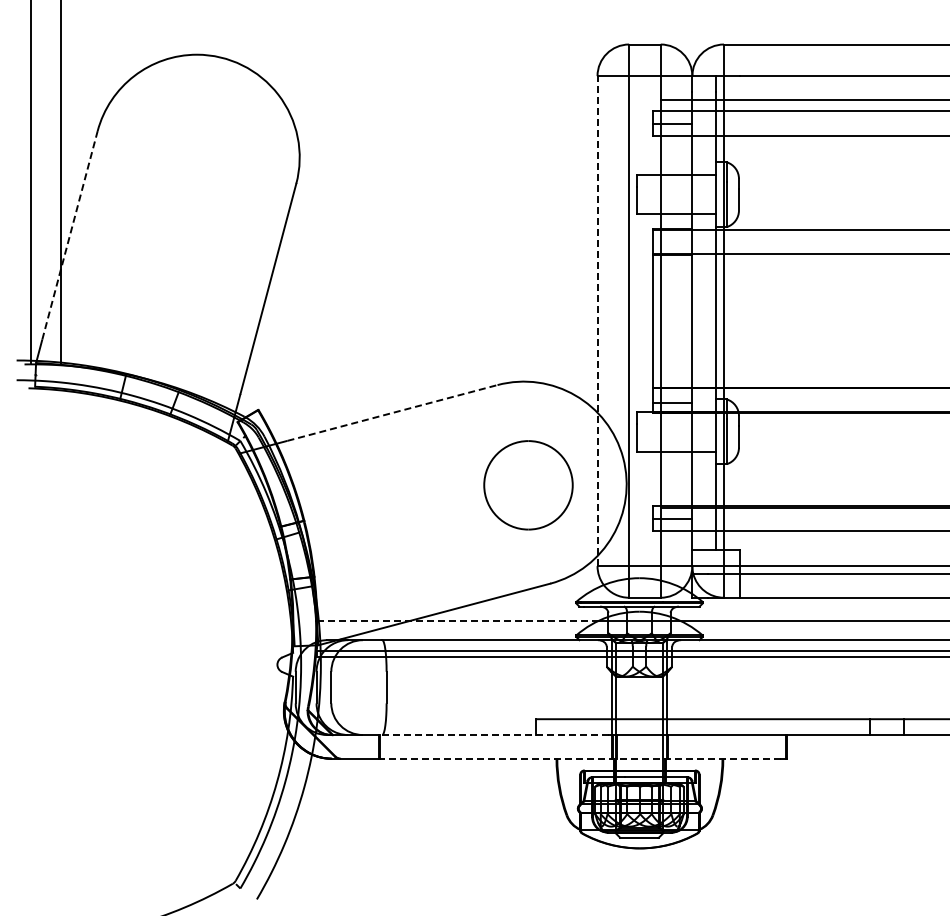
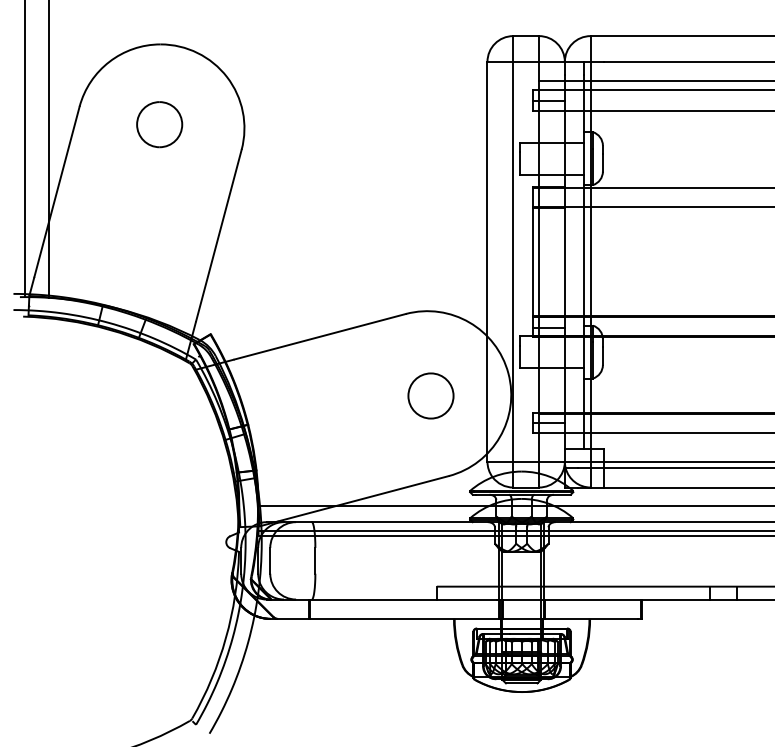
part: (195, 152) -> (159, 124), added
line: (70, 235) -> (57, 191), dashed -> solid
line: (597, 321) -> (487, 262), dashed -> solid
line: (392, 412) -> (320, 336), dashed -> solid
part: (527, 485) -> (430, 395), size x0.62
line: (458, 620) -> (374, 506), dashed -> solid
line: (493, 735) -> (402, 599), dashed -> solid
line: (579, 758) -> (472, 618), dashed -> solid

